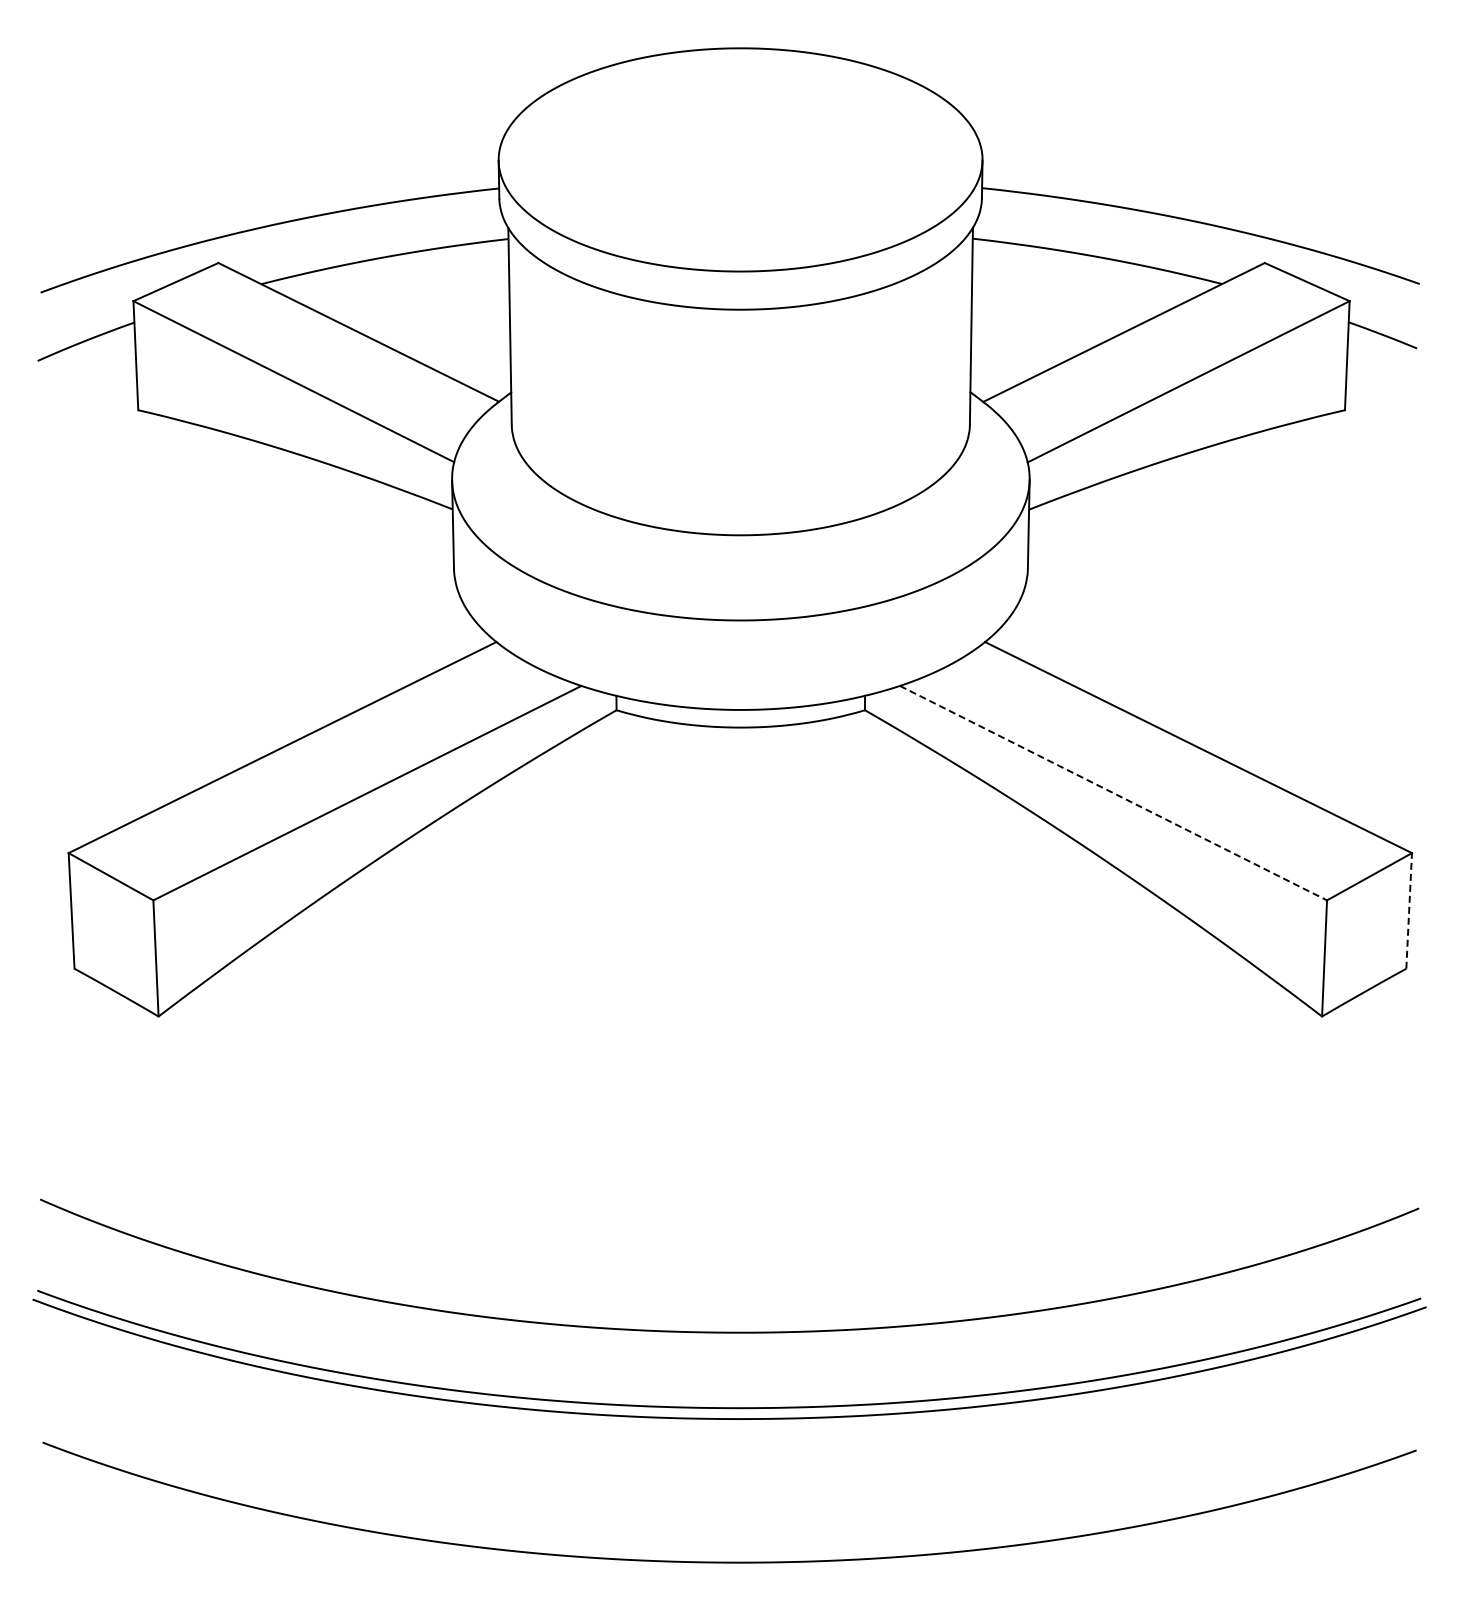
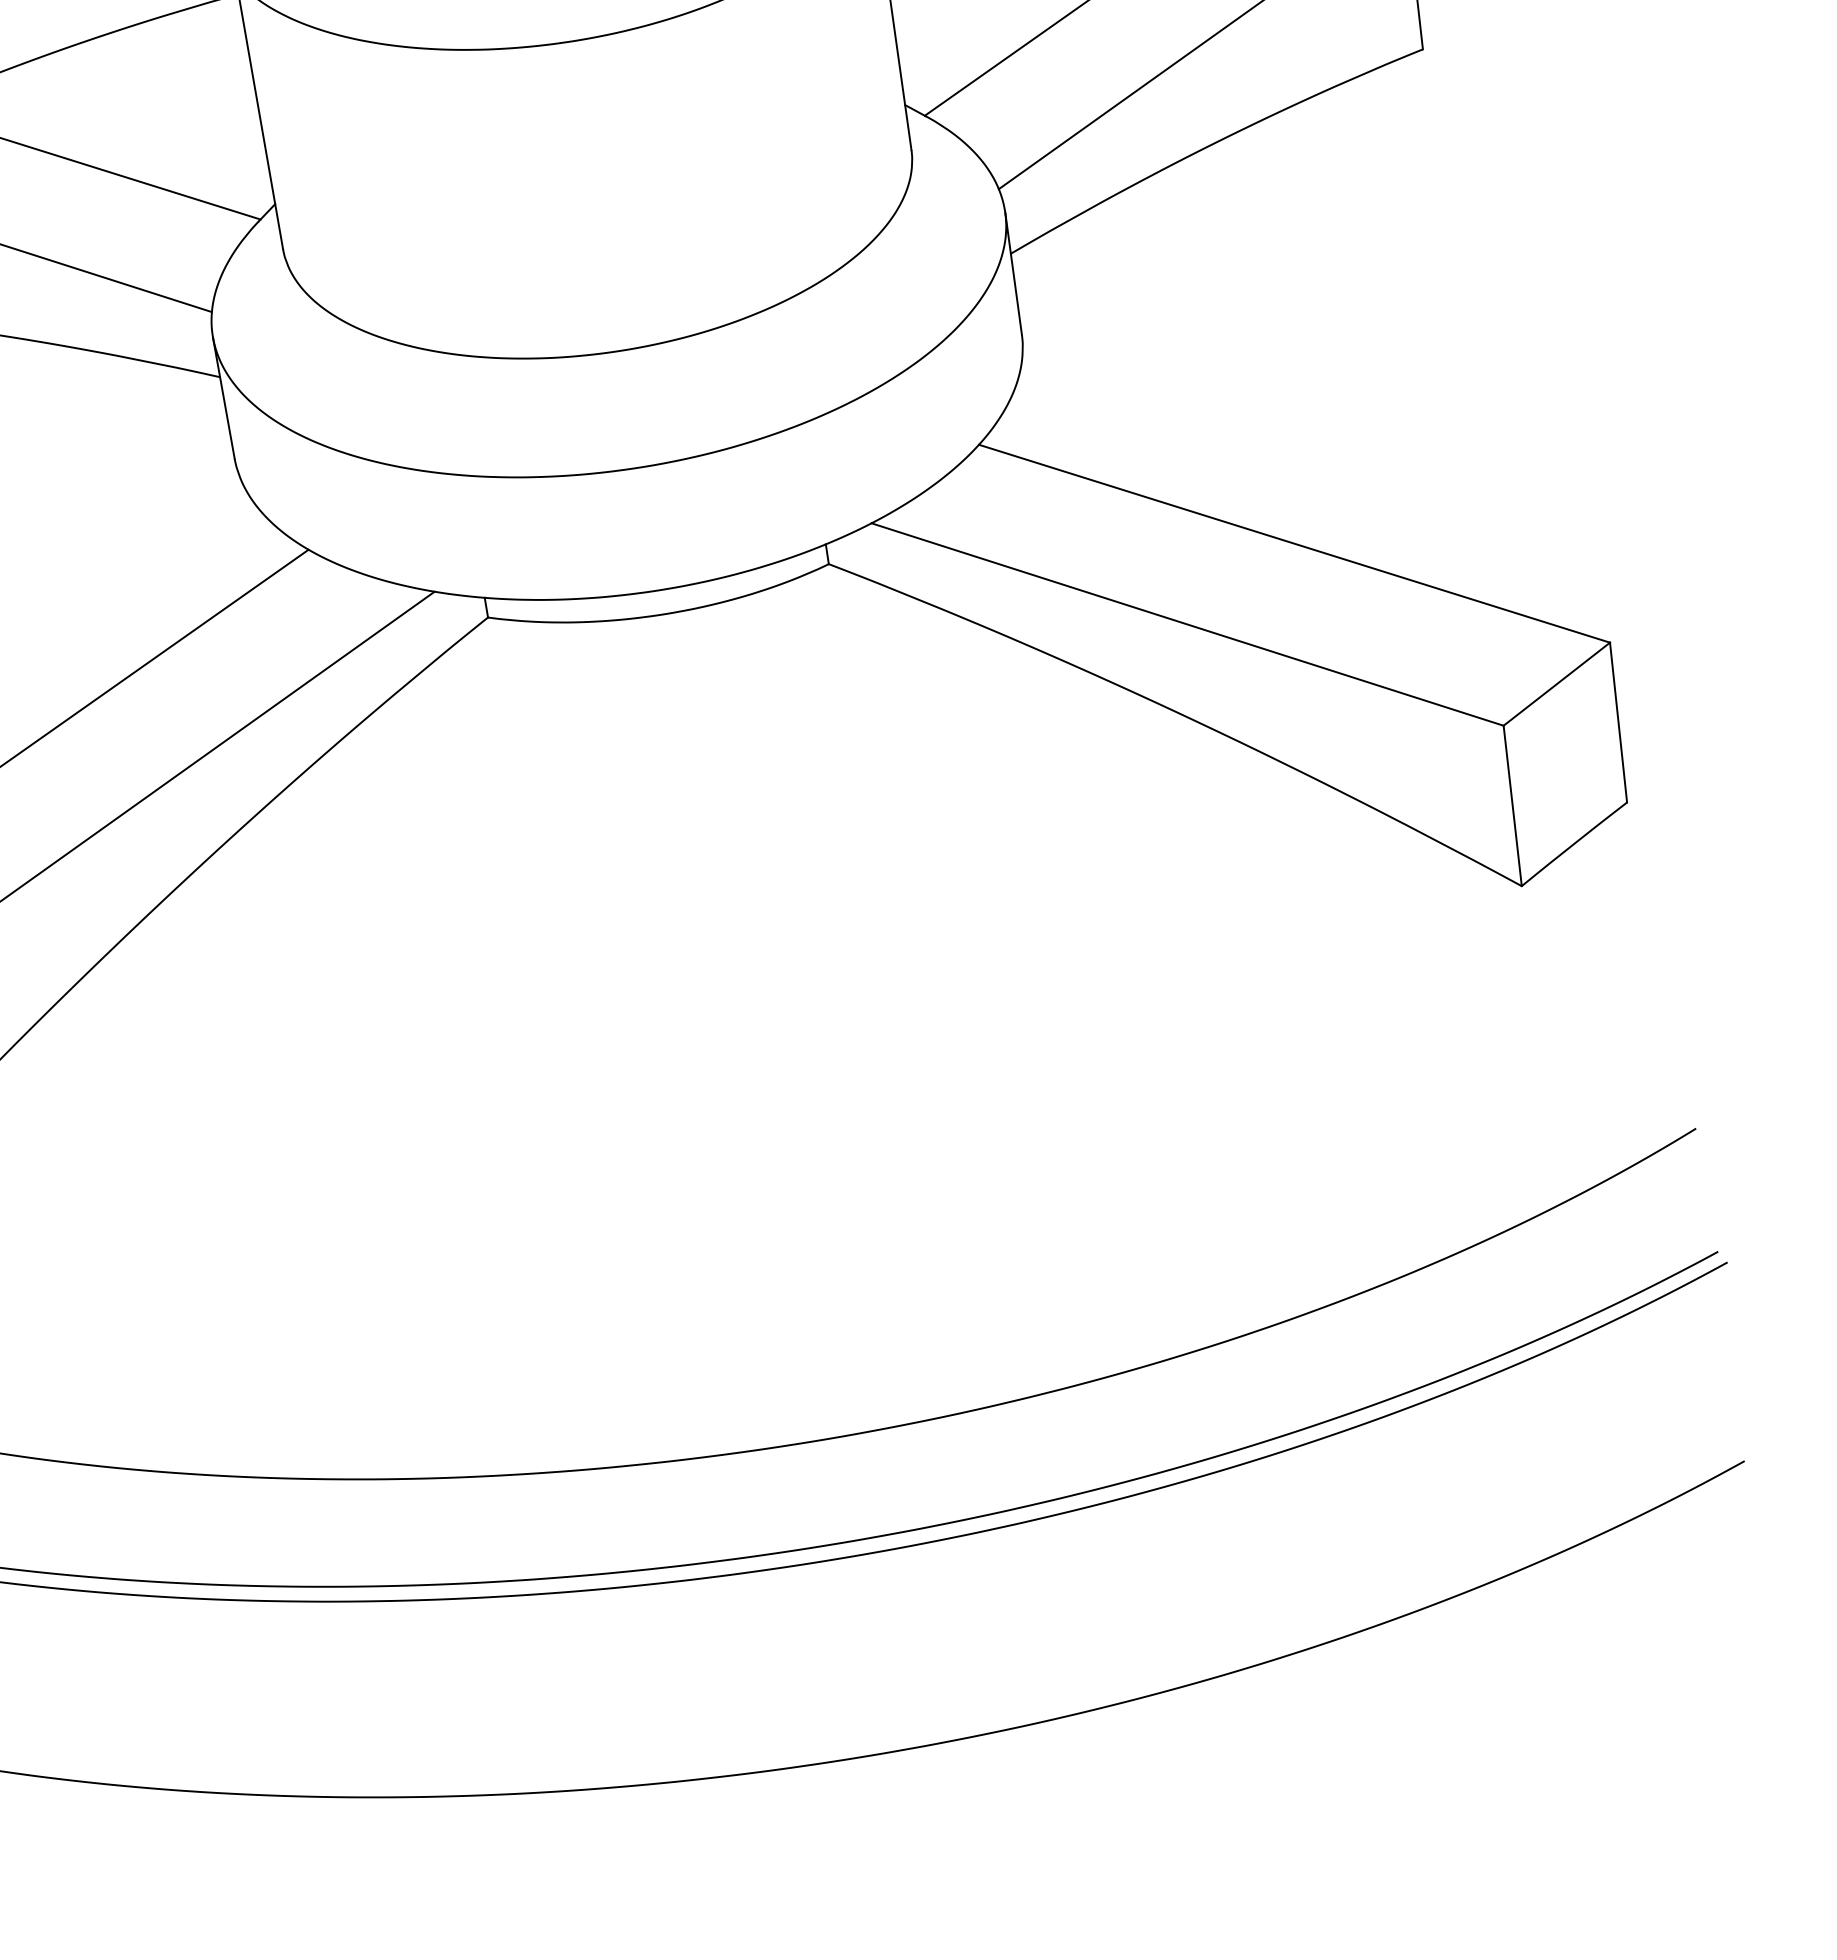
line: (1113, 793) -> (1187, 624), dashed -> solid
line: (1409, 910) -> (1618, 721), dashed -> solid

